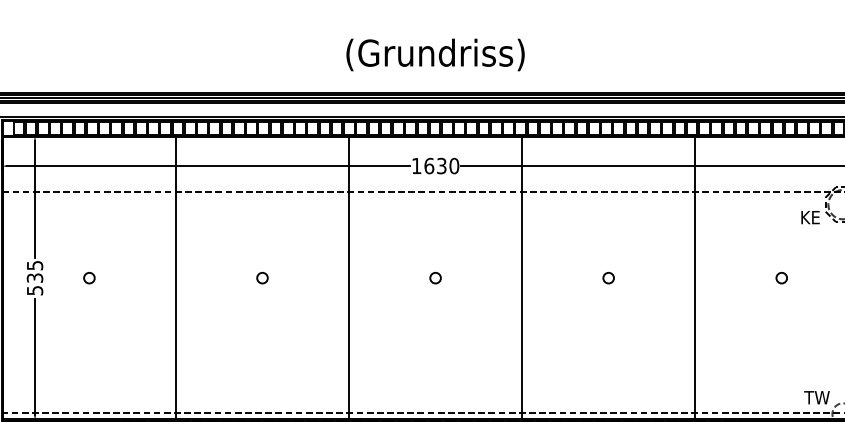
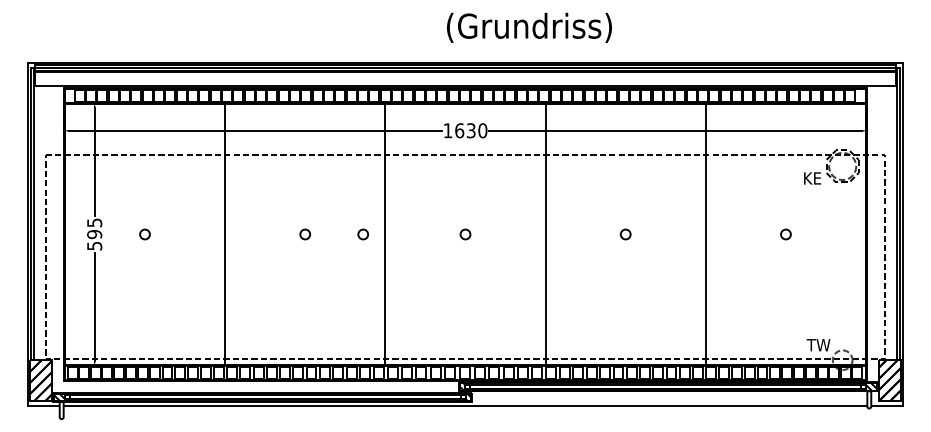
text: (435, 54) -> (529, 27), moved
text: (34, 278) -> (94, 234), 535 -> 595
circle: (325, 278) -> (363, 234), added

